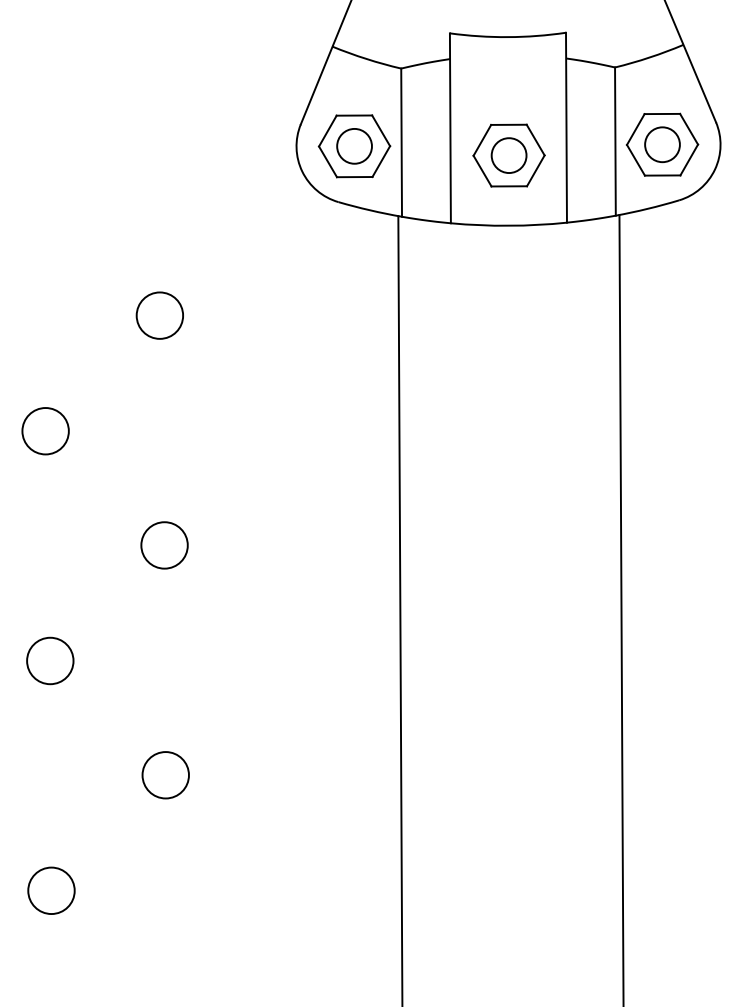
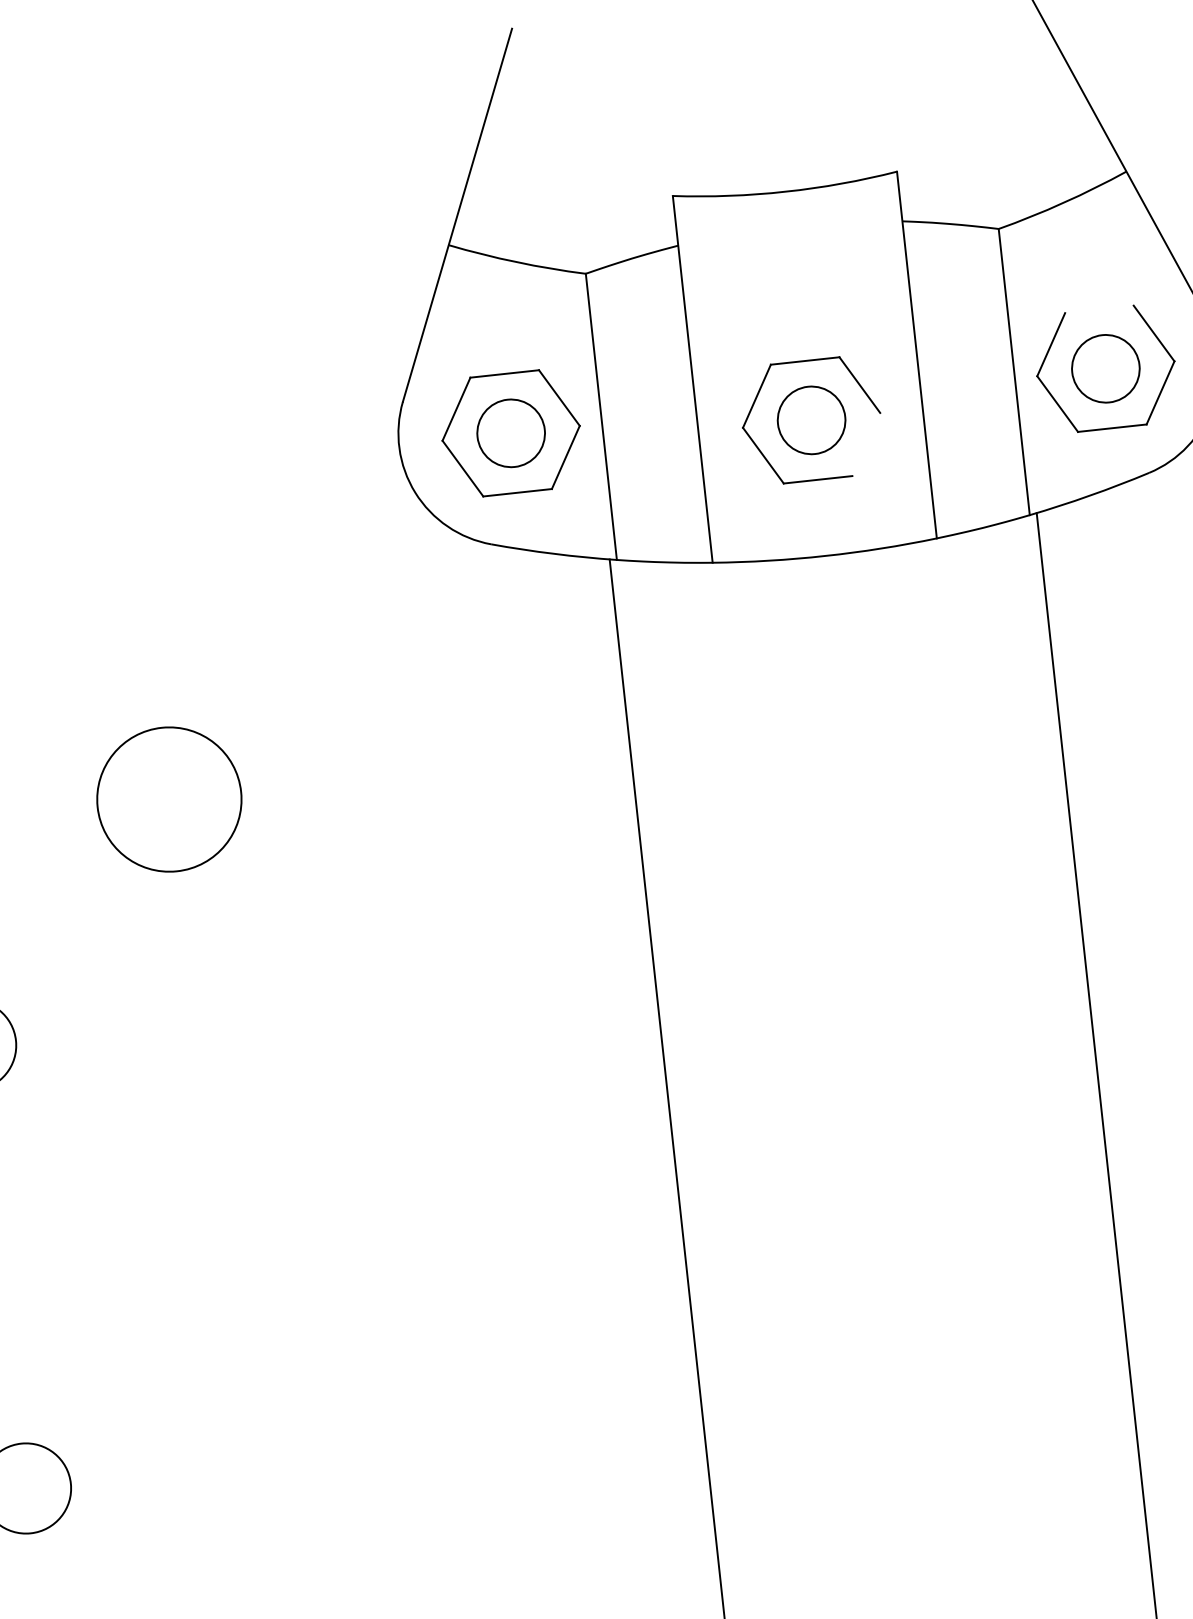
line: (662, 113) -> (1099, 308), removed
line: (535, 170) -> (865, 443), removed
circle: (159, 315) -> (168, 799), size x1.6
circle: (164, 545) -> (223, 1242), removed

